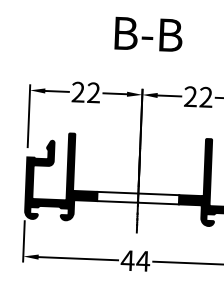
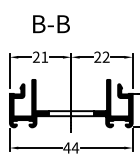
text: (148, 35) -> (51, 24), moved
text: (93, 91) -> (44, 56), 22 -> 21

